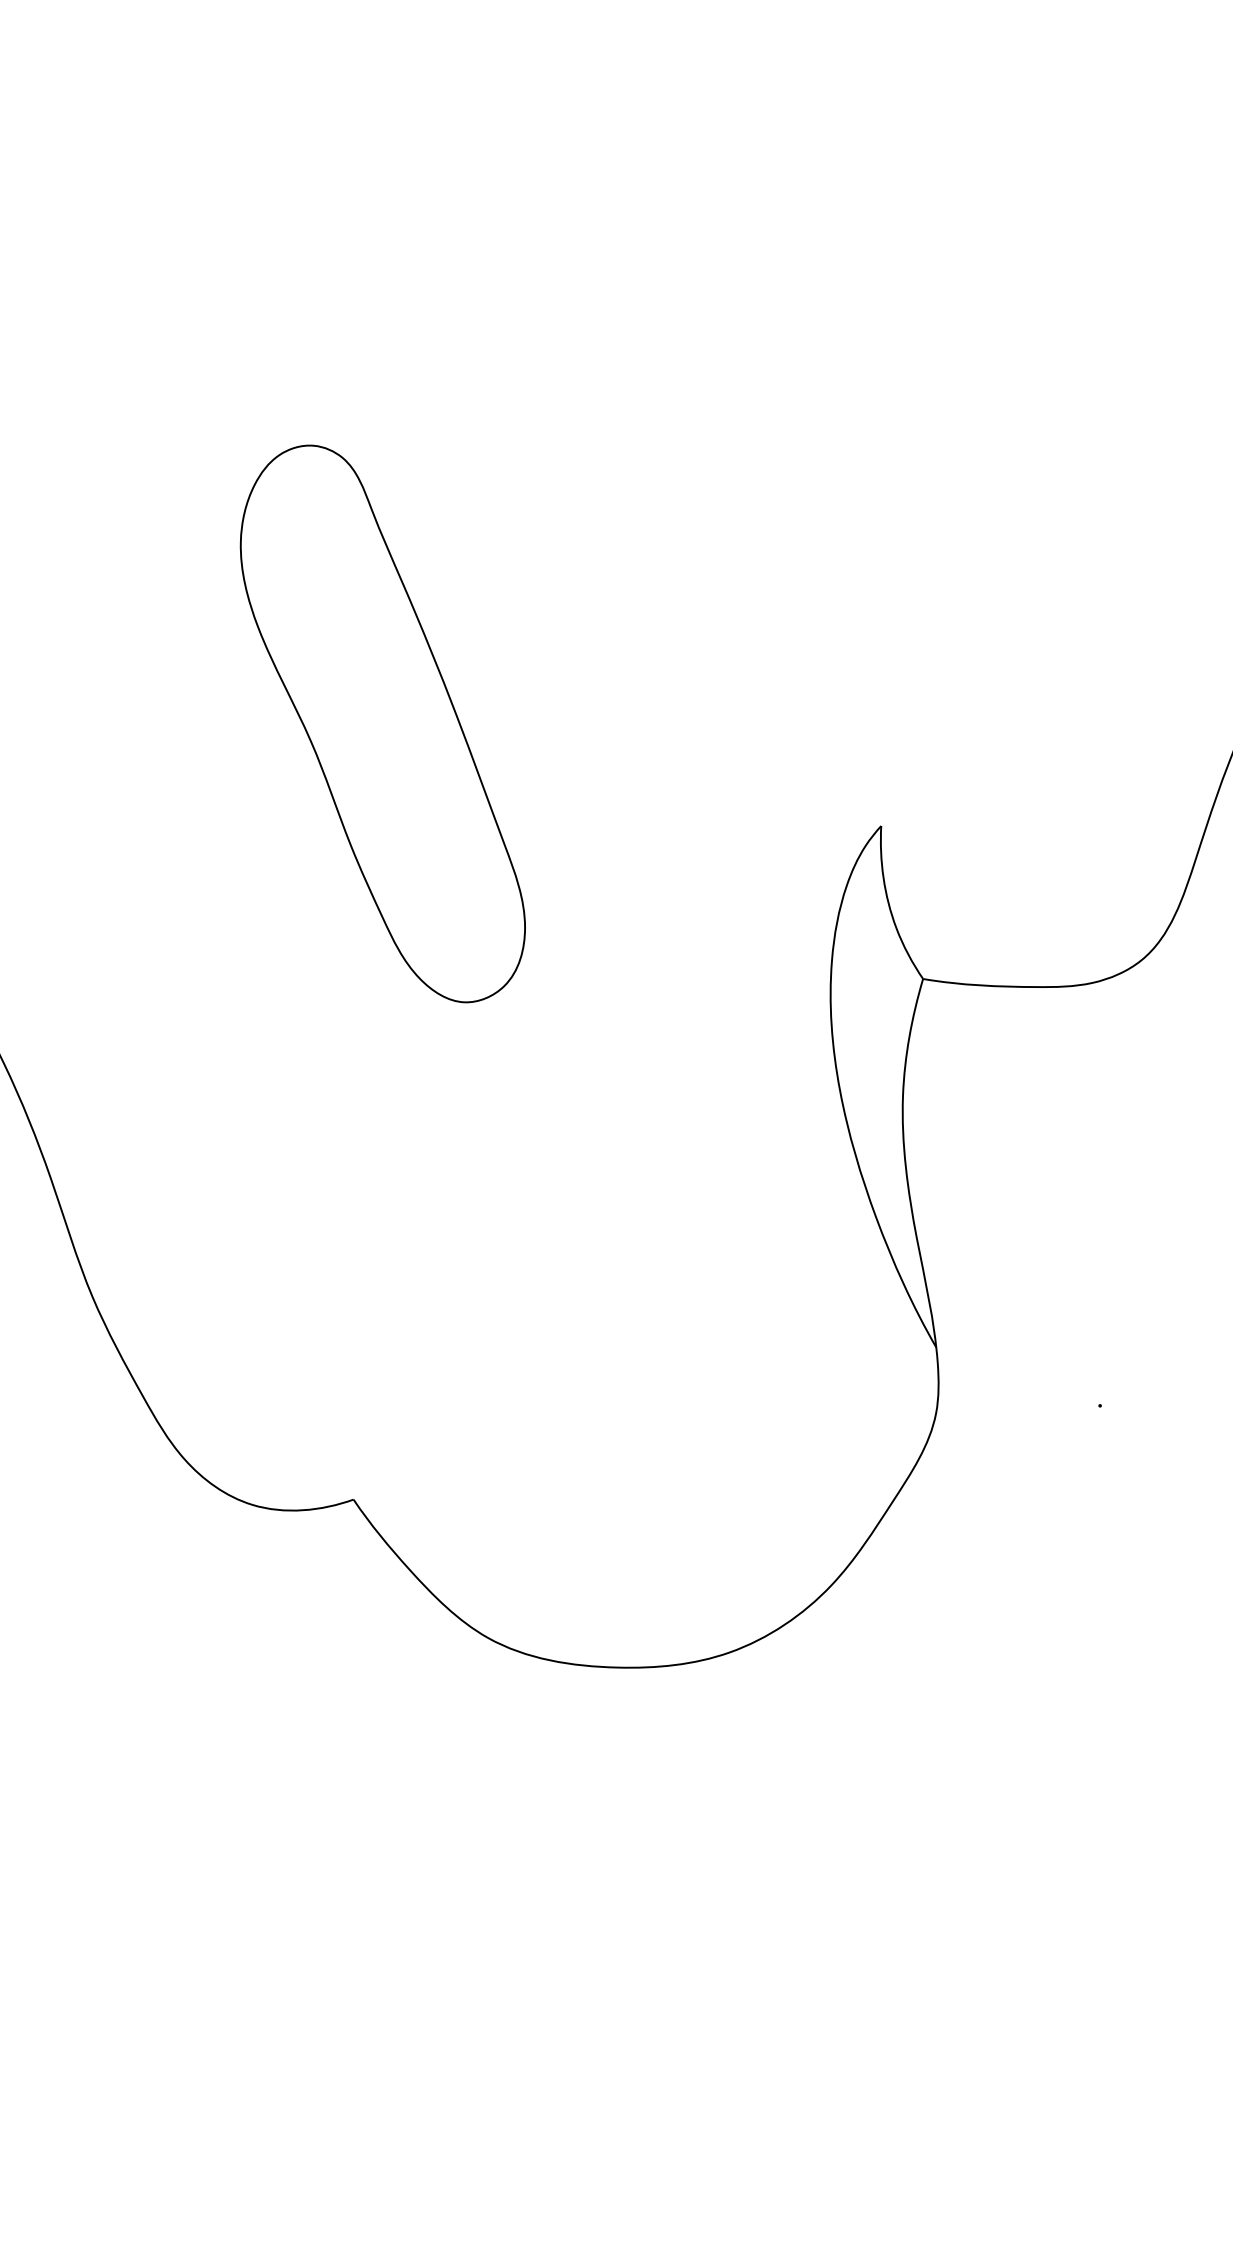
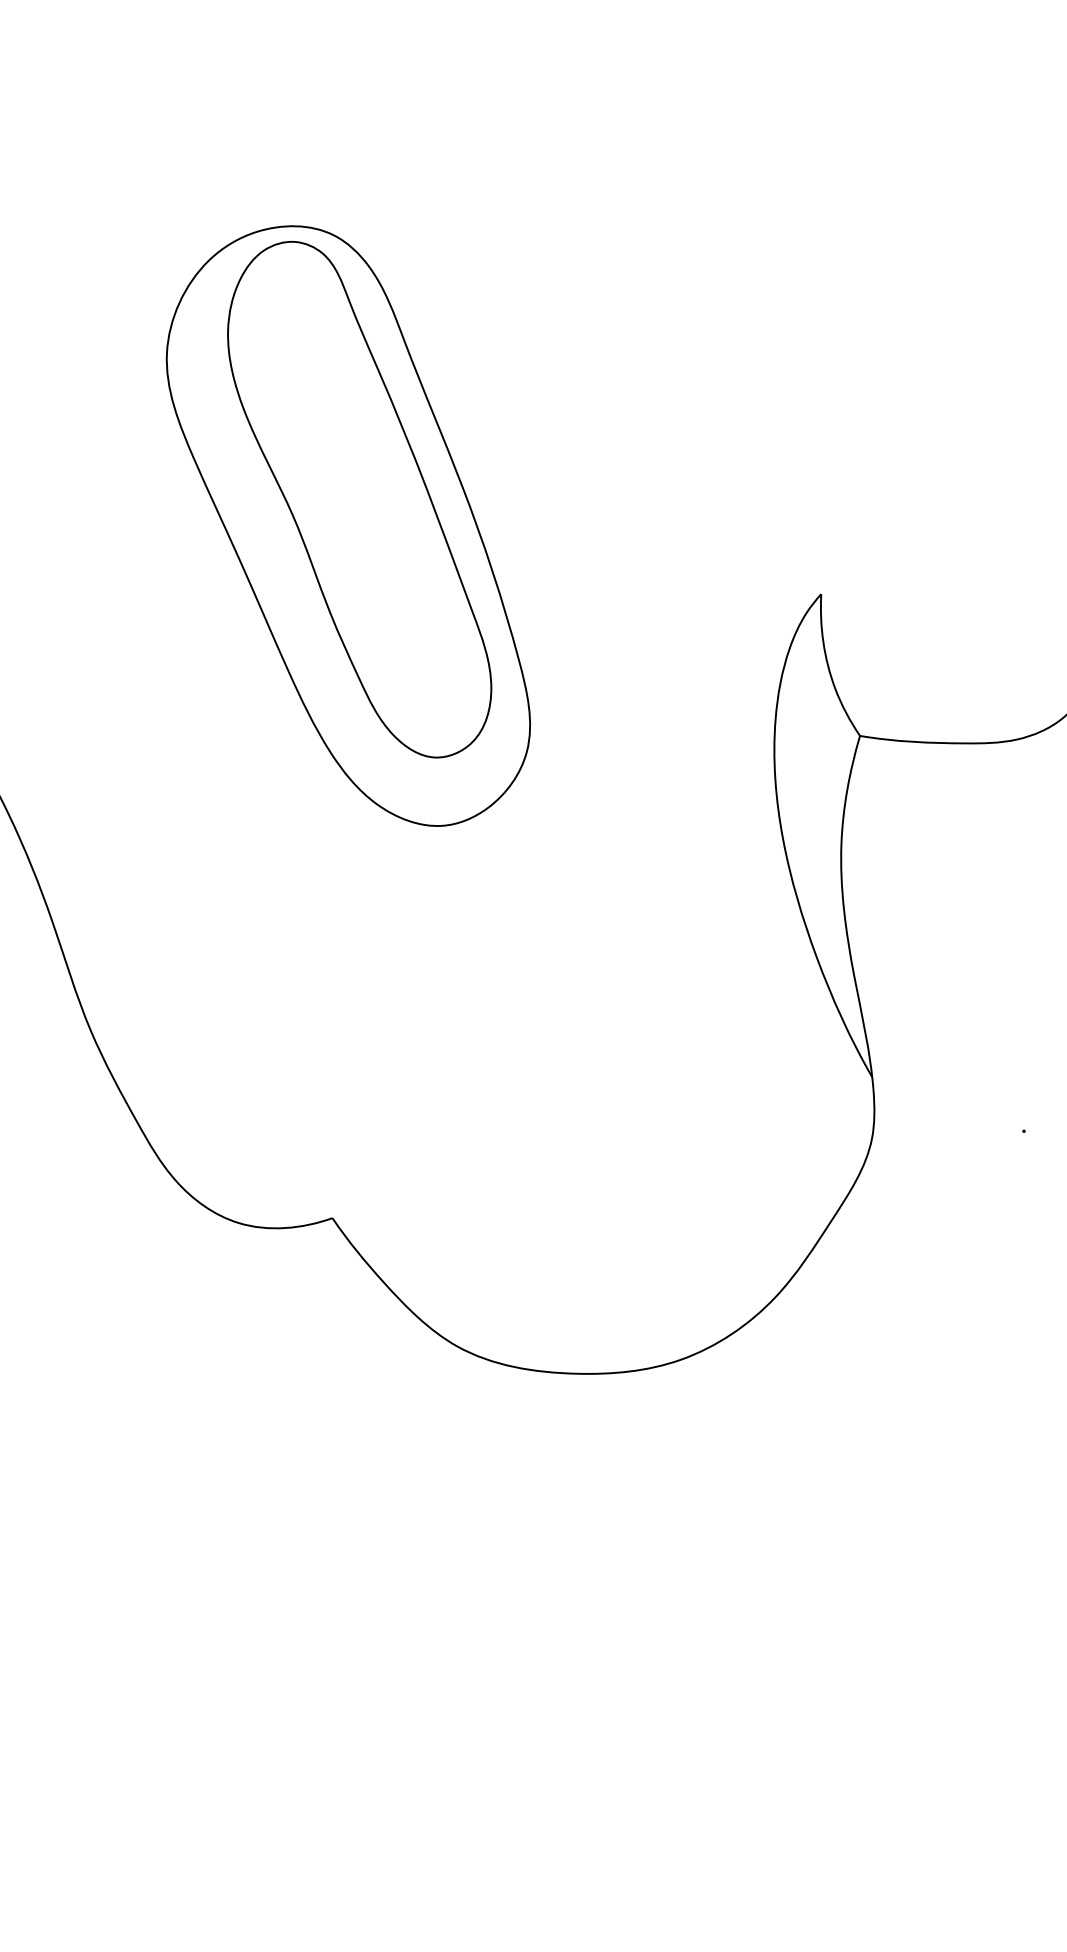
part: (370, 752) -> (348, 526), added

